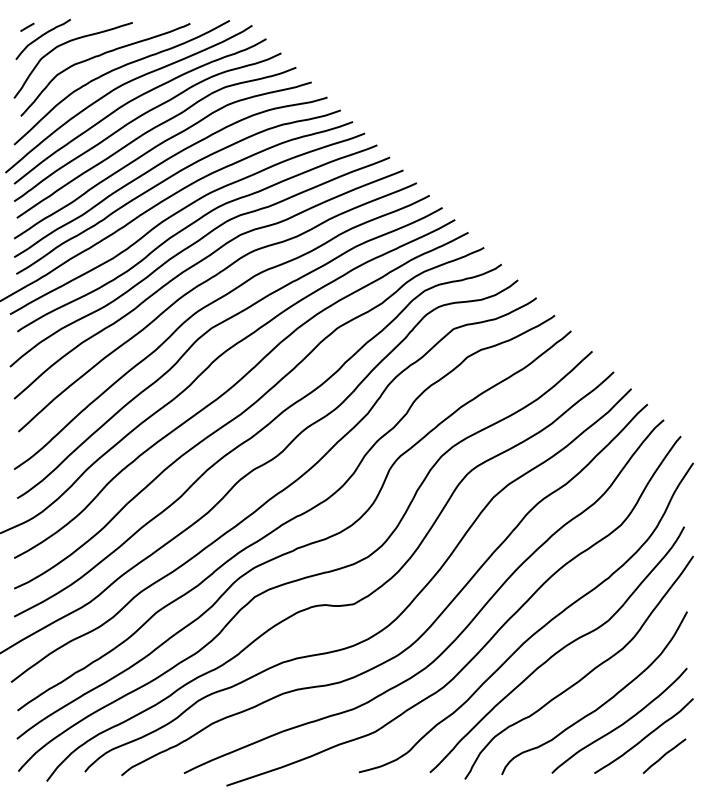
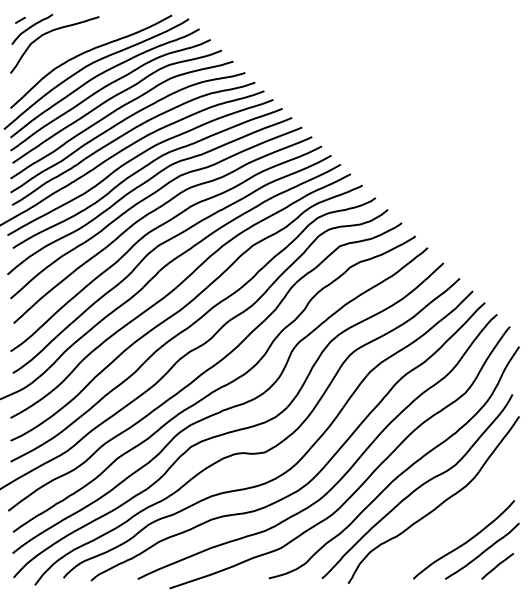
curve: (99, 56) -> (74, 42), removed
curve: (602, 703) -> (451, 526), removed

